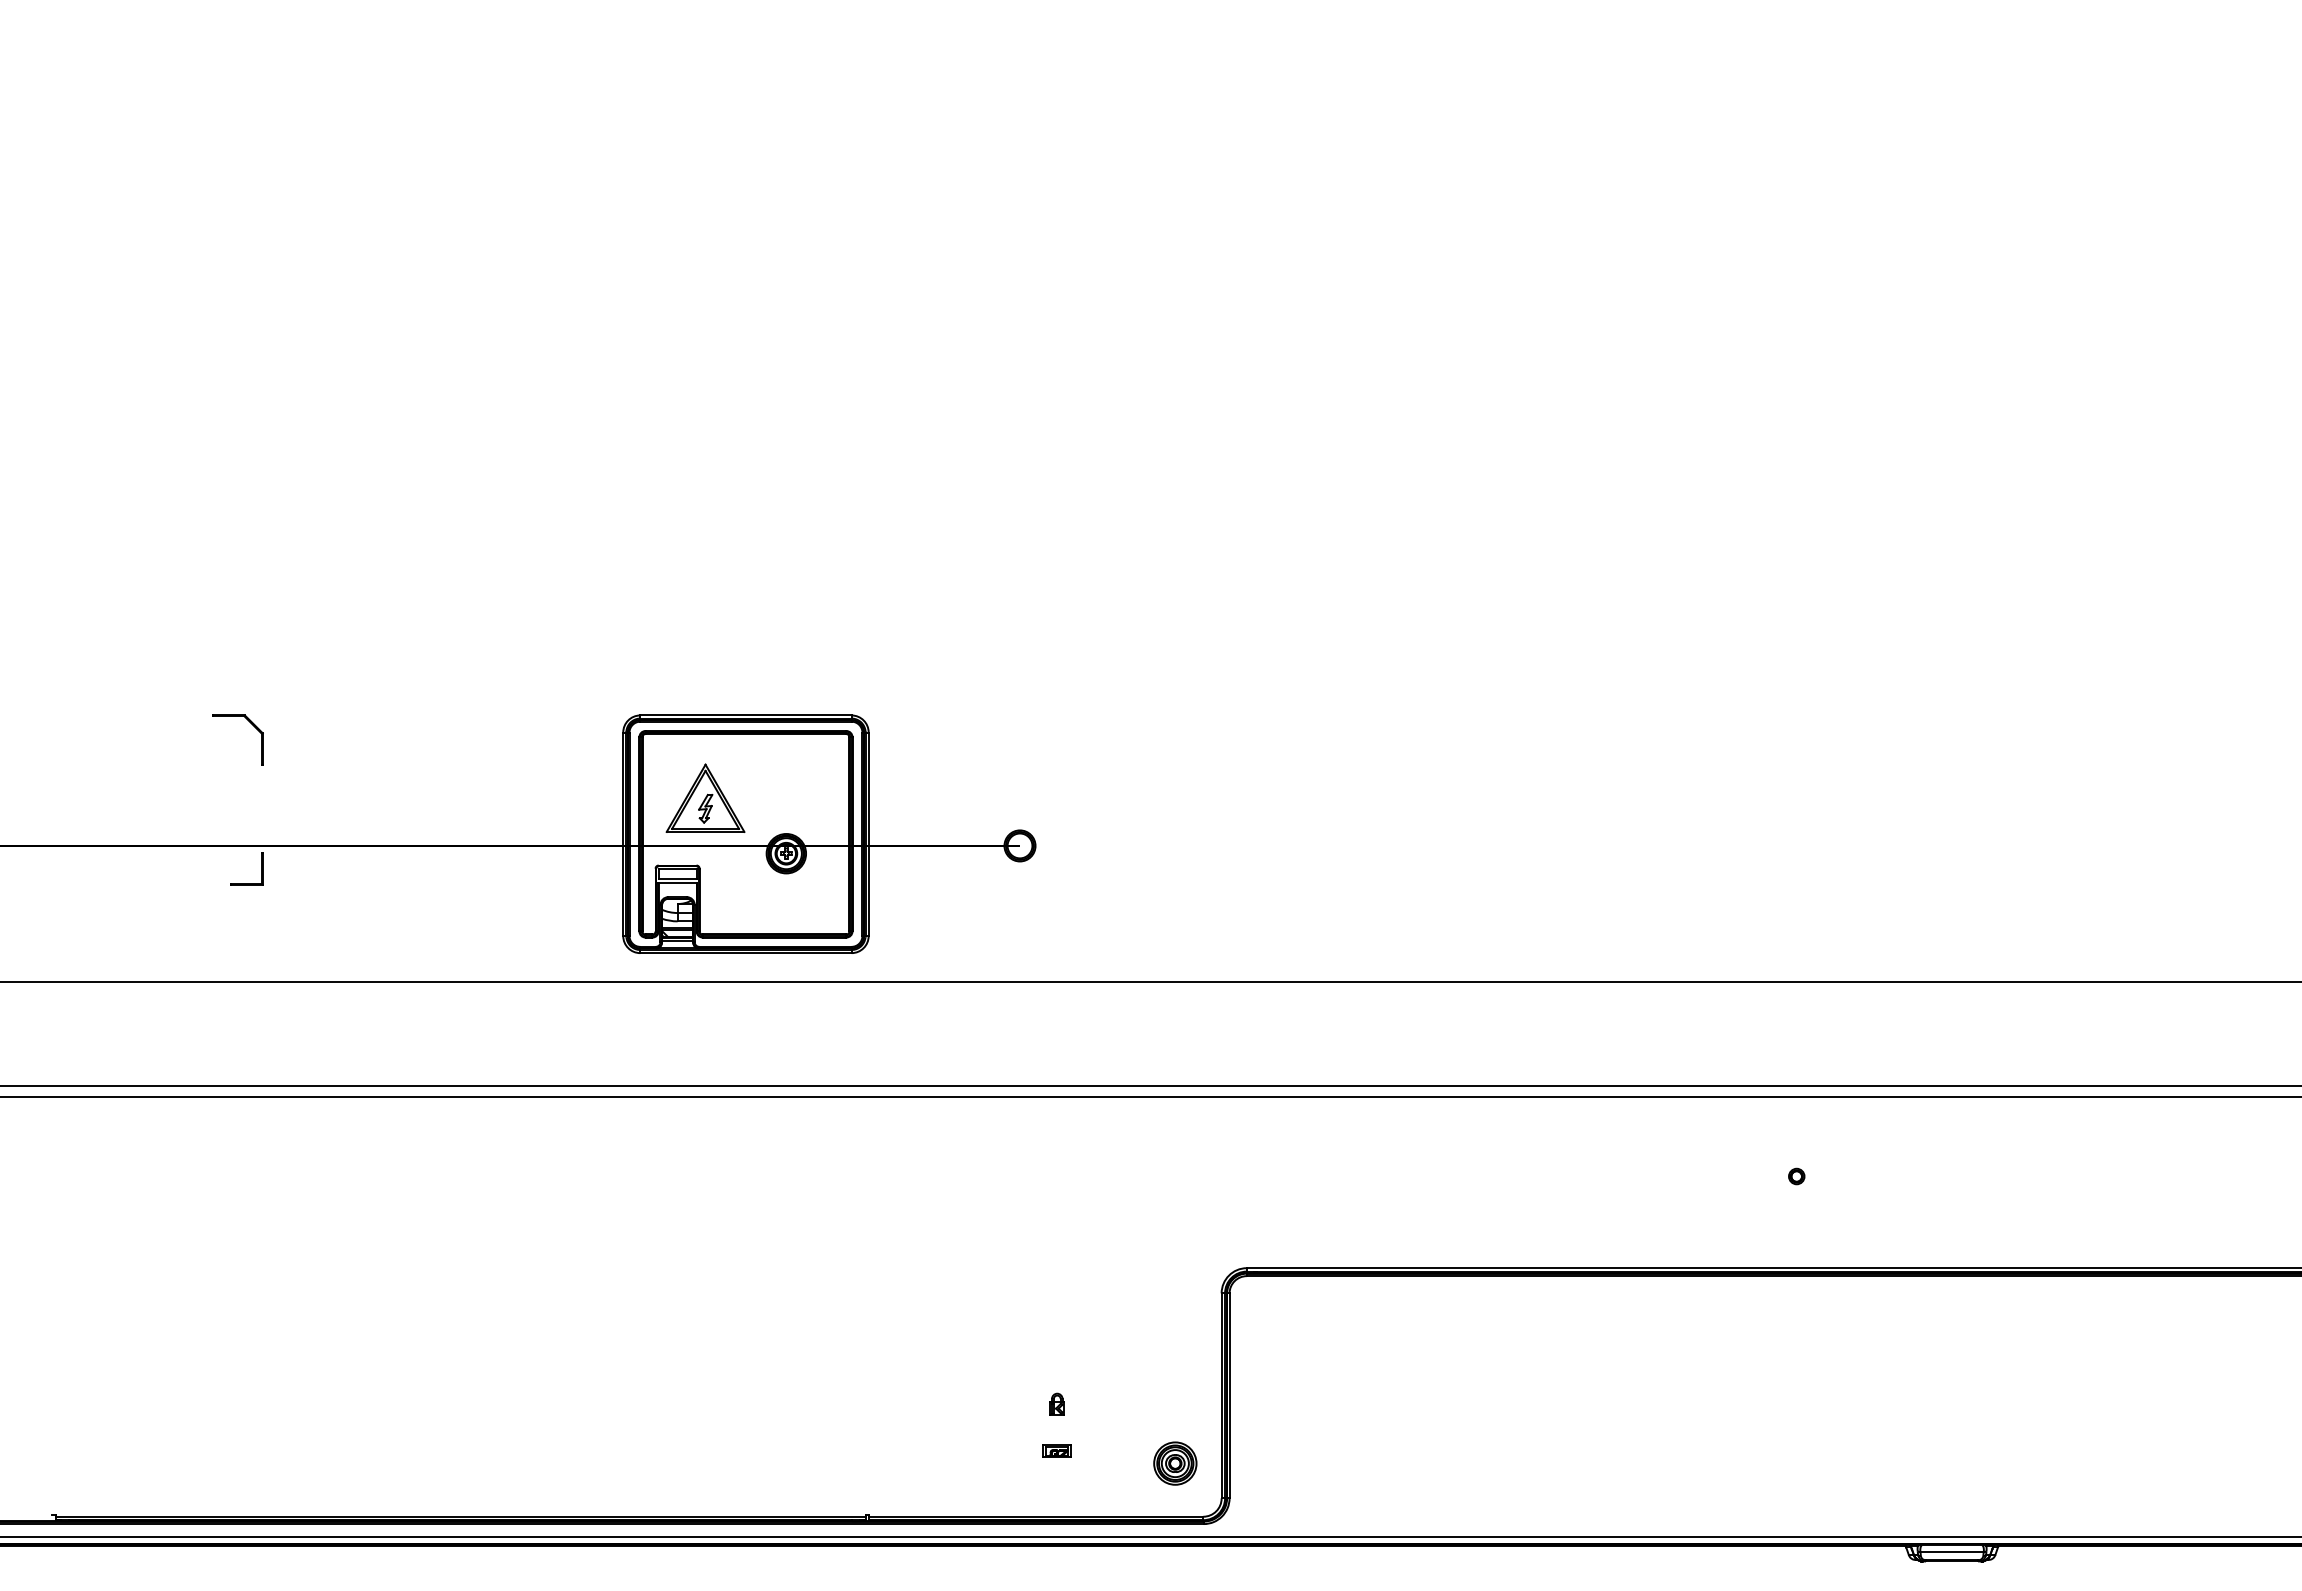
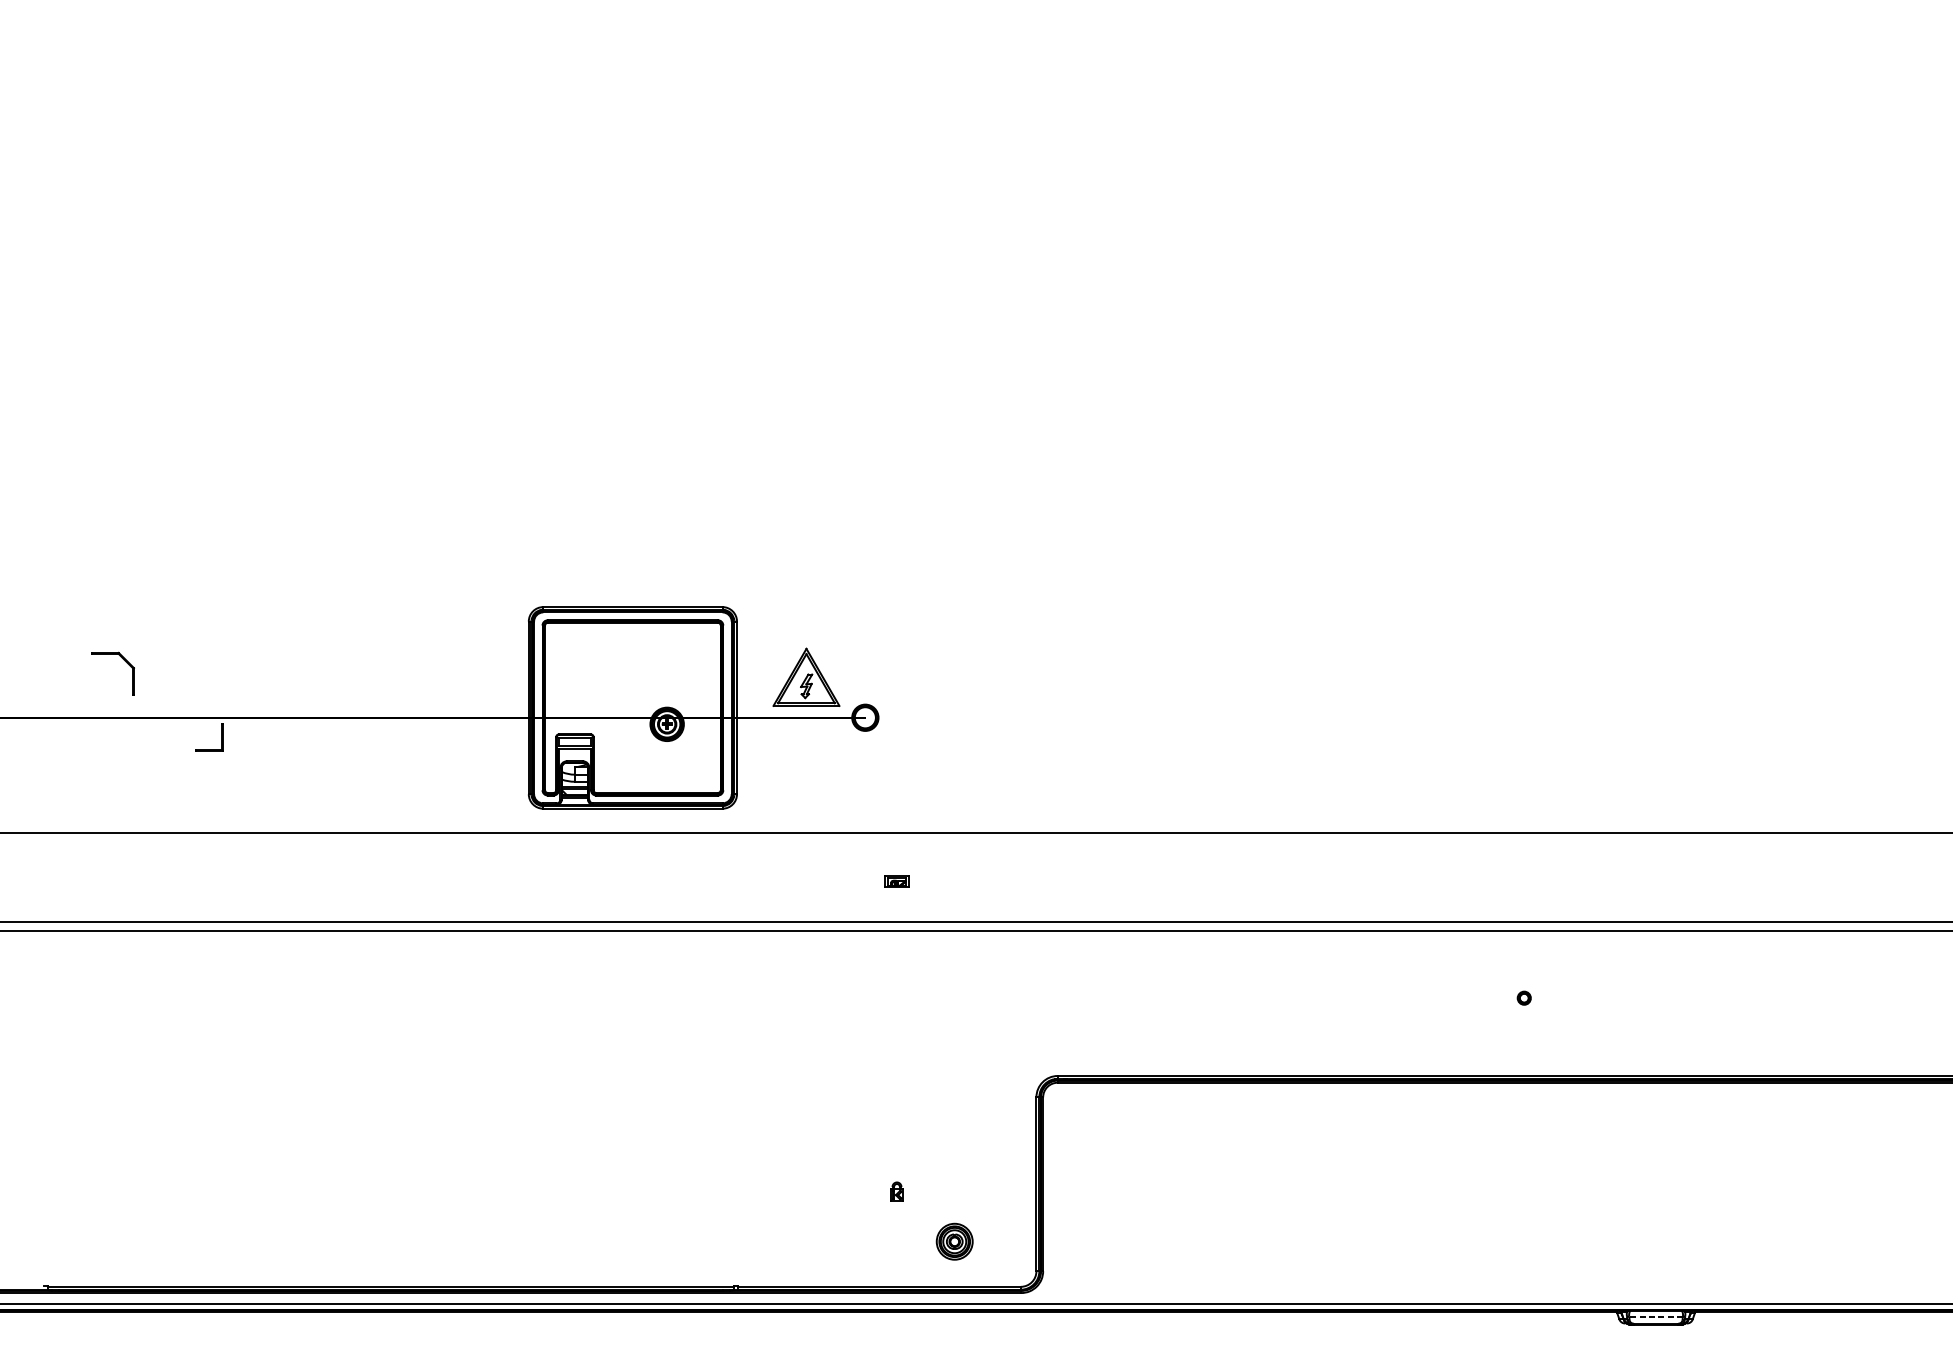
part: (251, 724) -> (124, 660), moved
part: (705, 797) -> (806, 676), moved
part: (1056, 1450) -> (896, 881), moved
part: (1175, 1463) -> (954, 1241), moved
line: (1952, 1552) -> (1656, 1317), solid -> dashed

